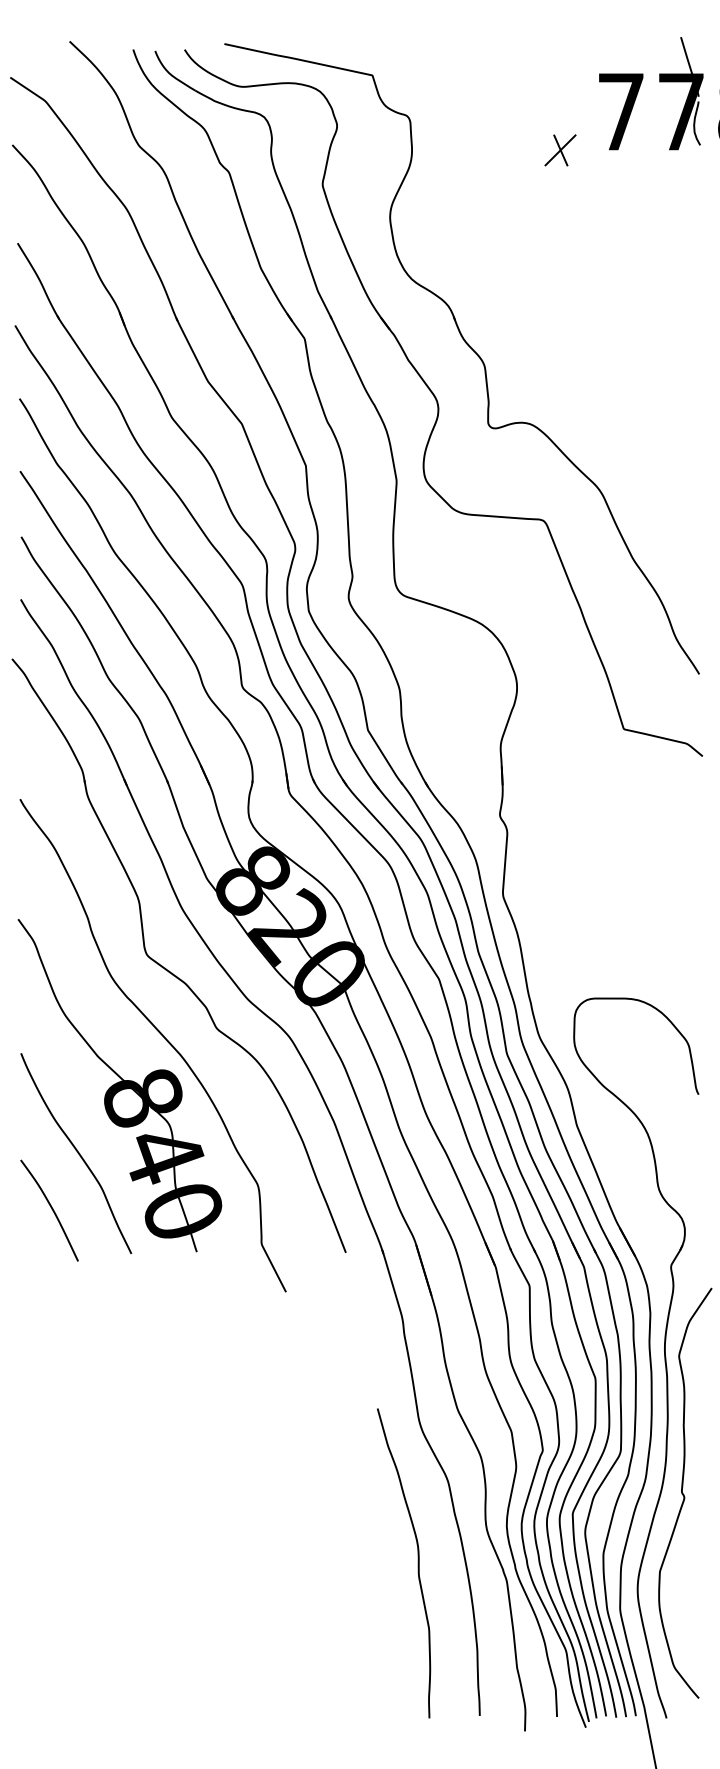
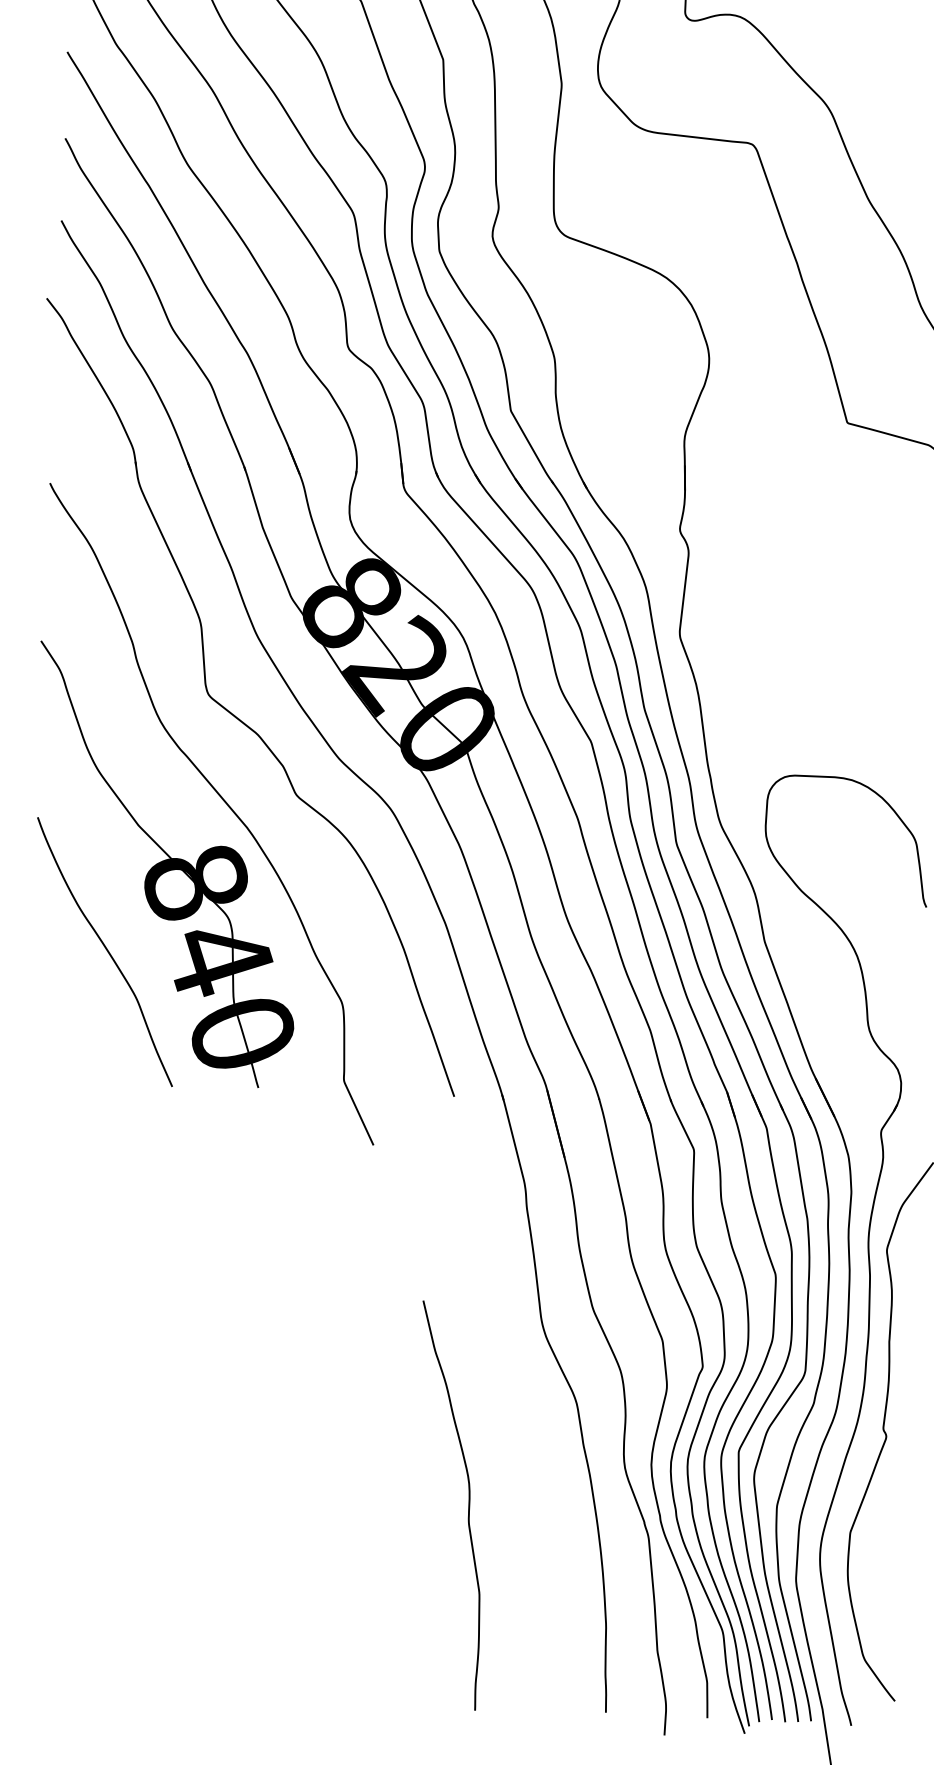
curve: (51, 1209) -> (69, 1024), removed
curve: (417, 1563) -> (467, 1506), moved

